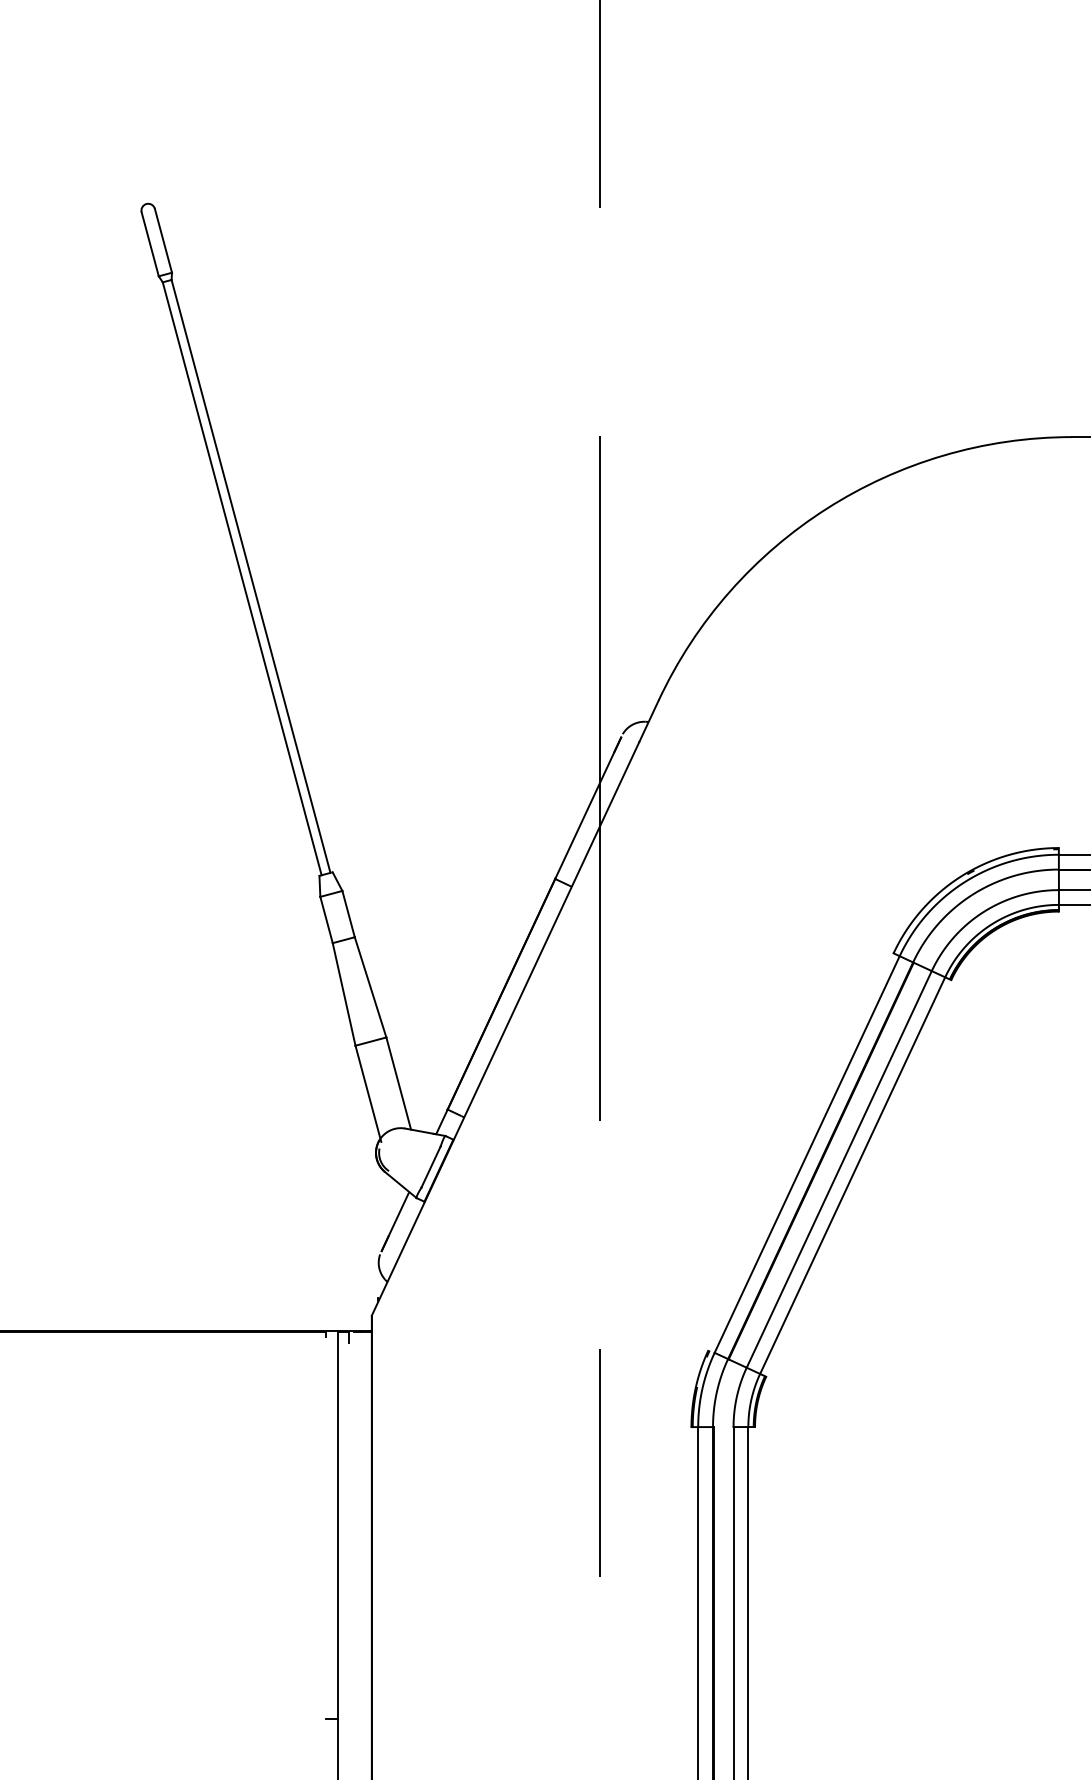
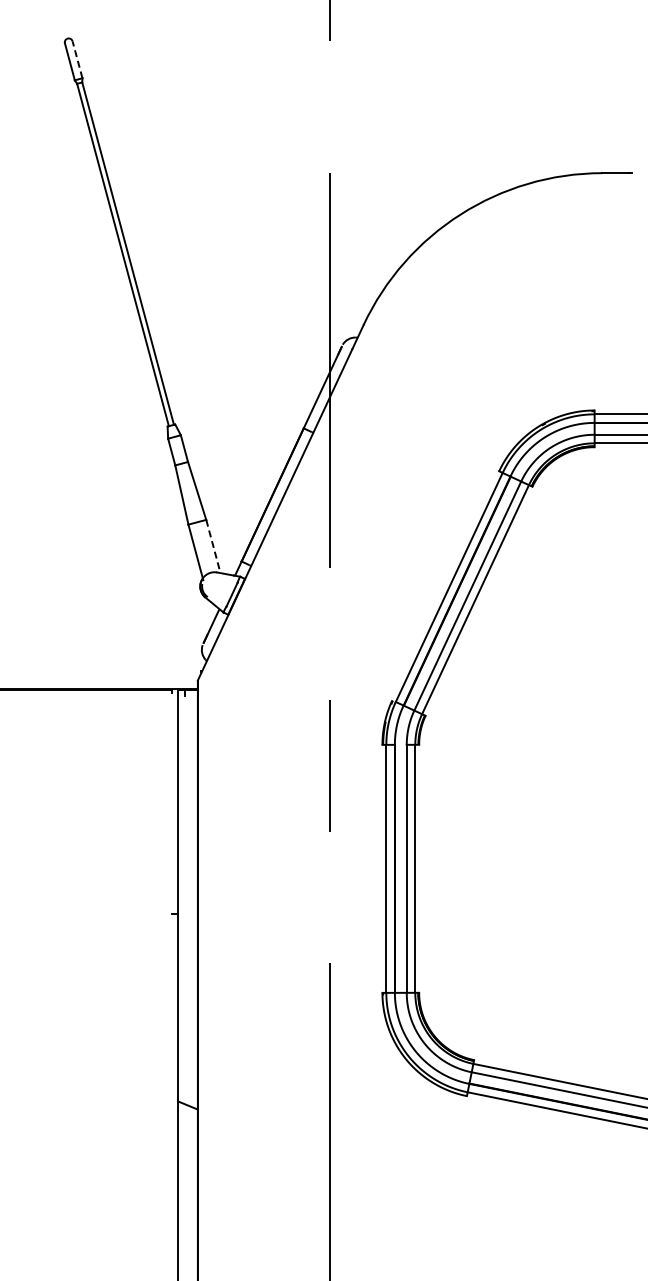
line: (163, 240) -> (77, 59), solid -> dashed
line: (398, 1083) -> (213, 546), solid -> dashed

